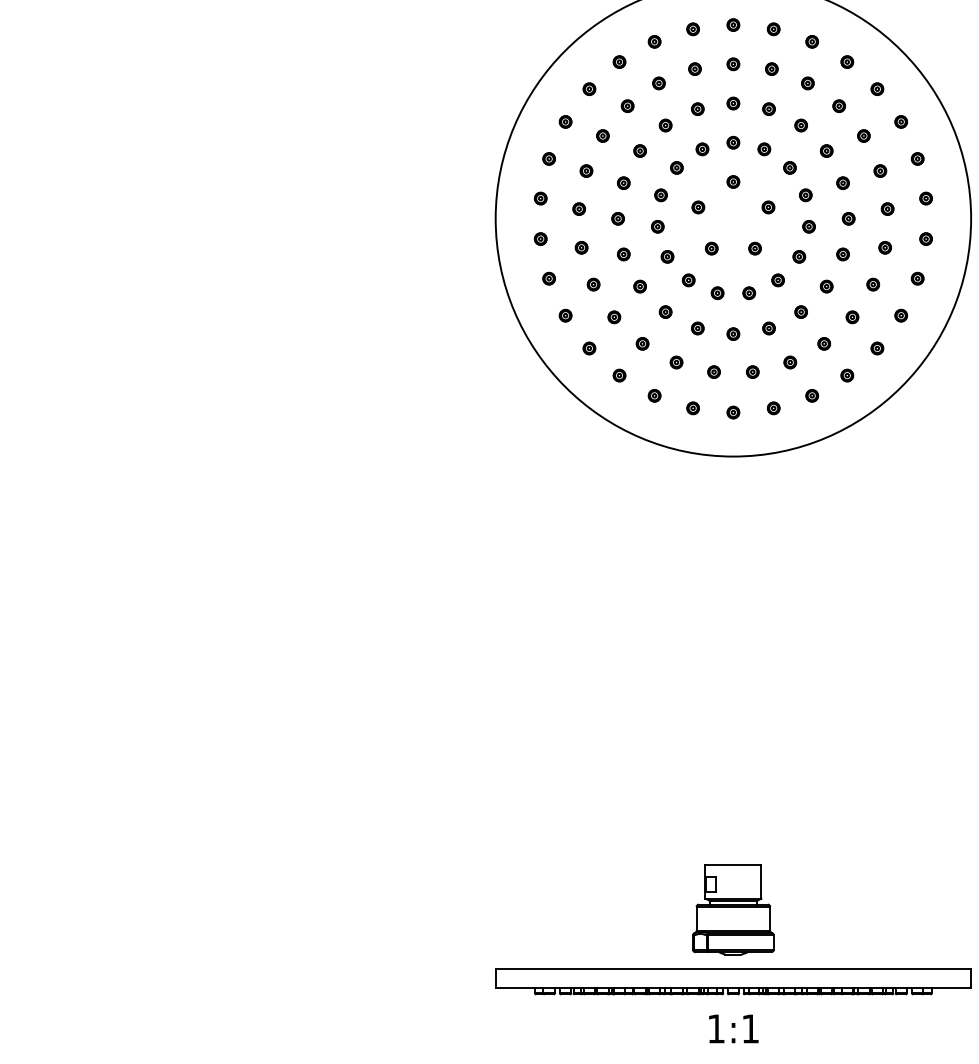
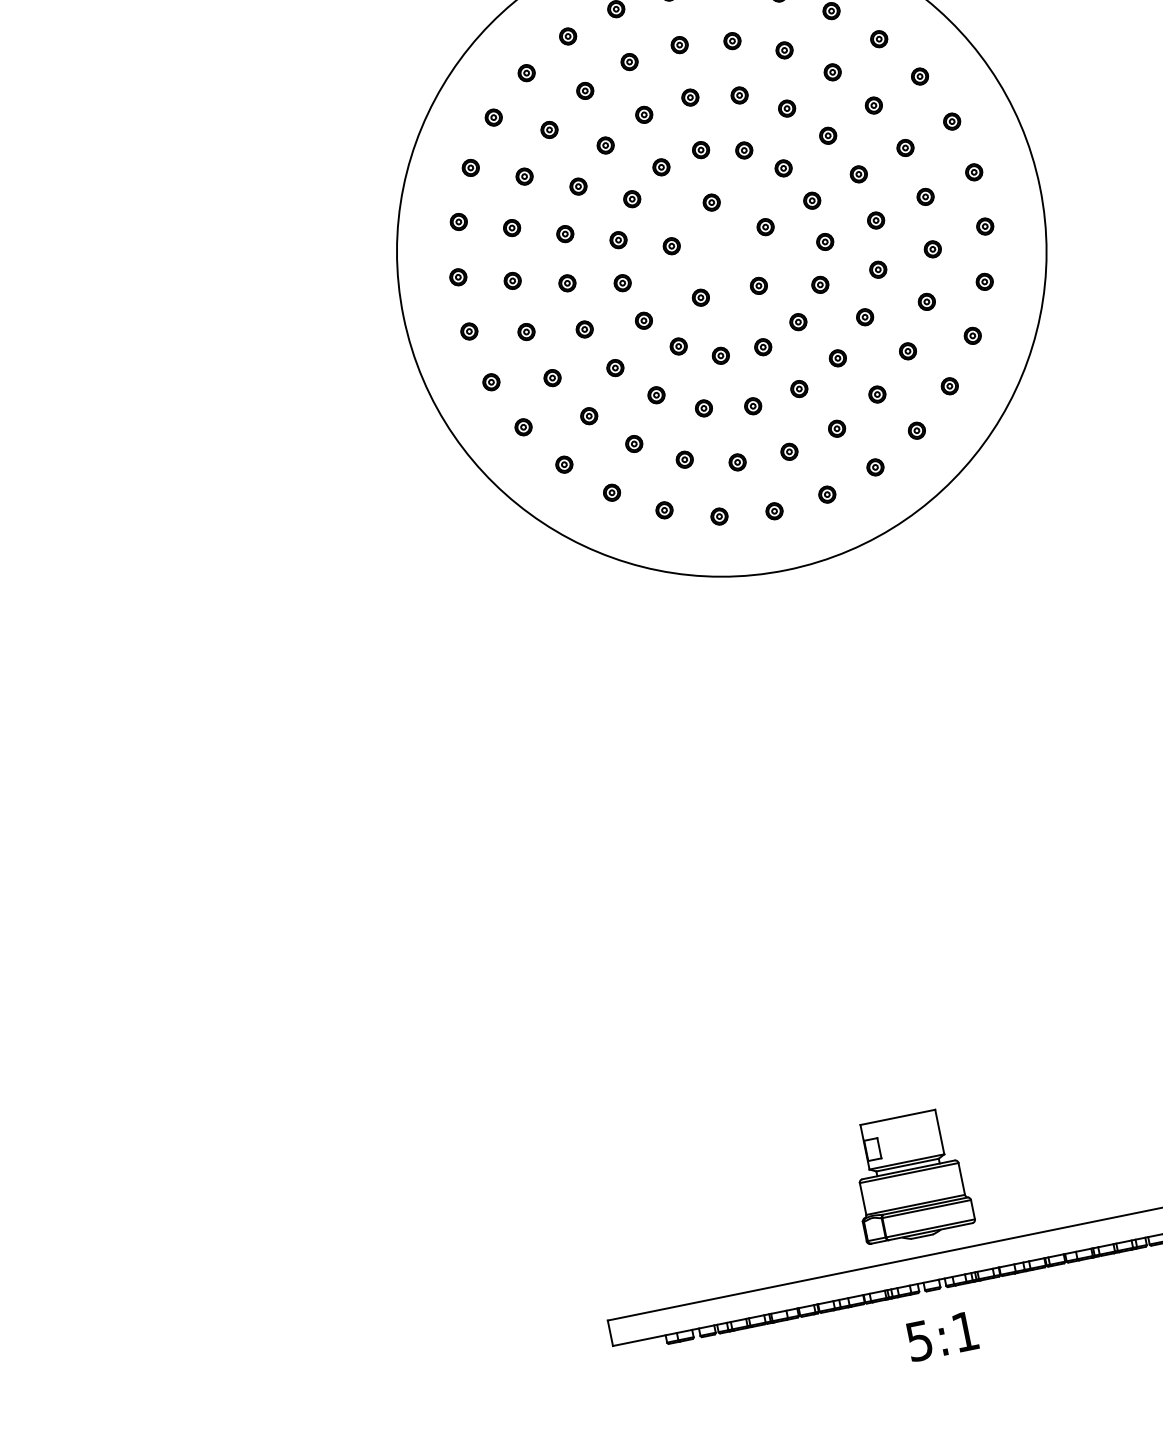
text: (716, 1028) -> (919, 1340), 1:1 -> 5:1

